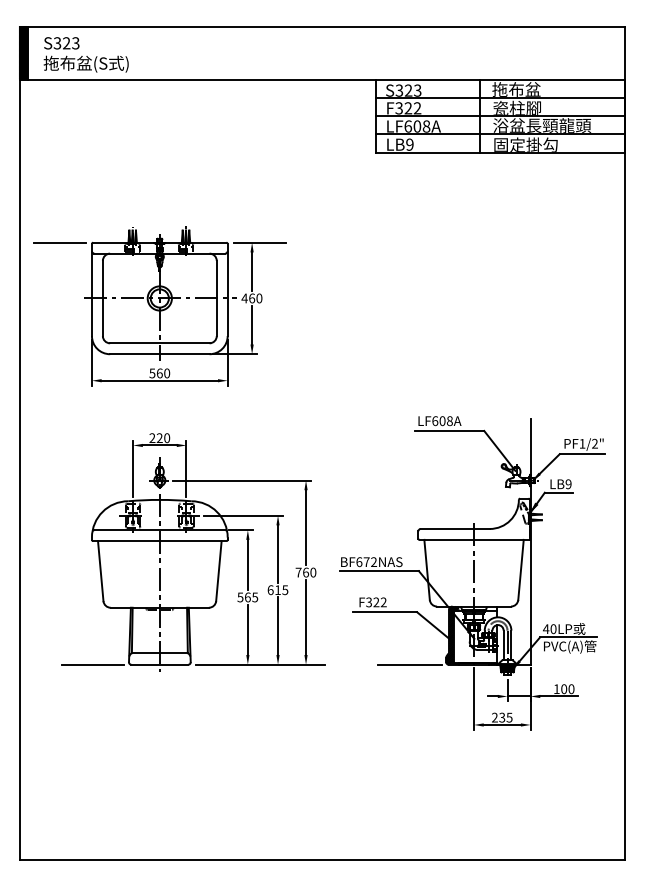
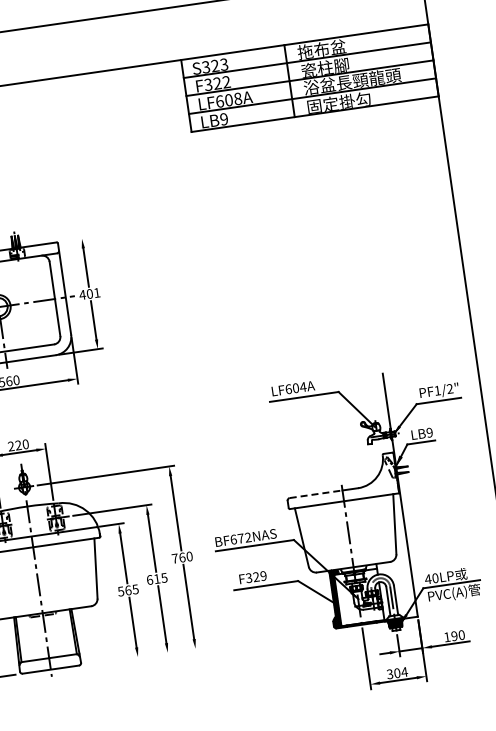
line: (259, 242) -> (89, 237), removed
text: (255, 298) -> (93, 293), 460 -> 401
text: (449, 421) -> (302, 387), LF608A -> LF604A
line: (447, 528) -> (316, 493), solid -> dashed
text: (383, 602) -> (263, 576), F322 -> F329
line: (259, 664) -> (149, 655), removed
line: (409, 664) -> (297, 633), removed
text: (564, 689) -> (454, 636), 100 -> 190
text: (502, 717) -> (397, 673), 235 -> 304

